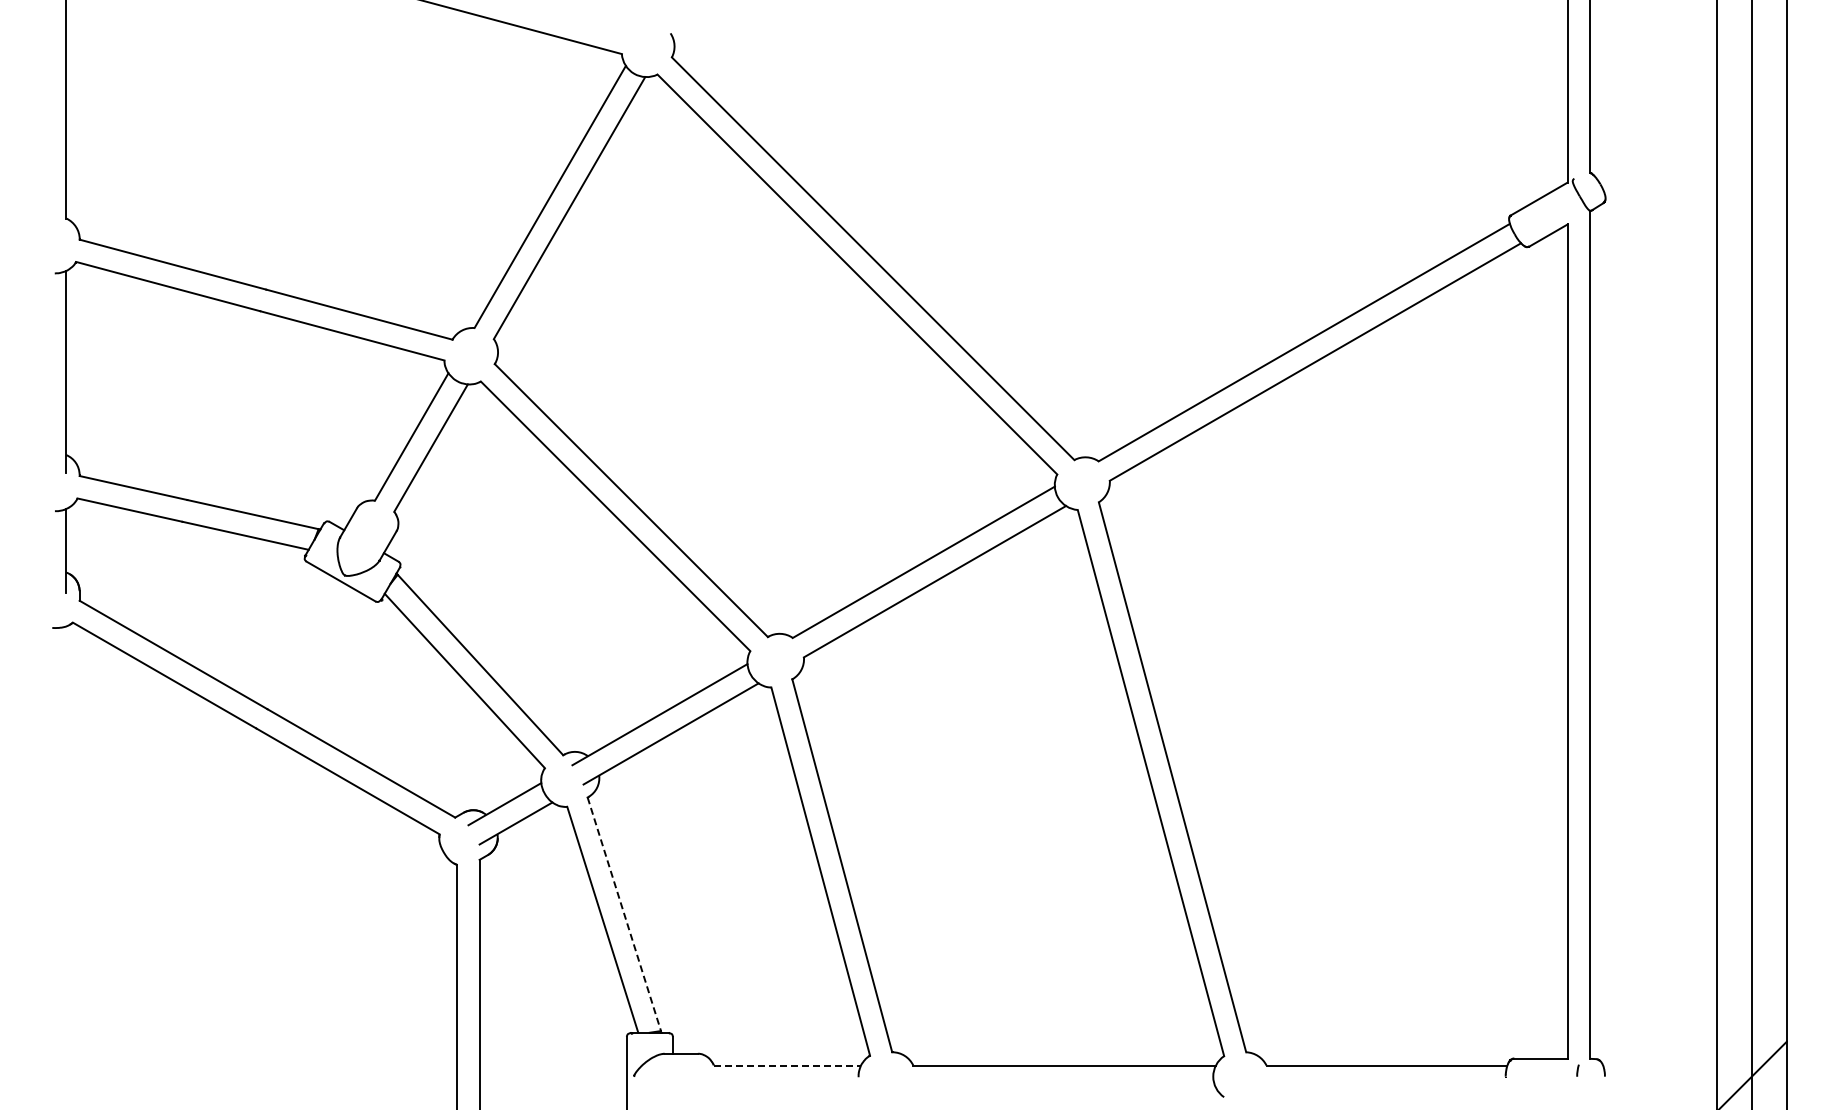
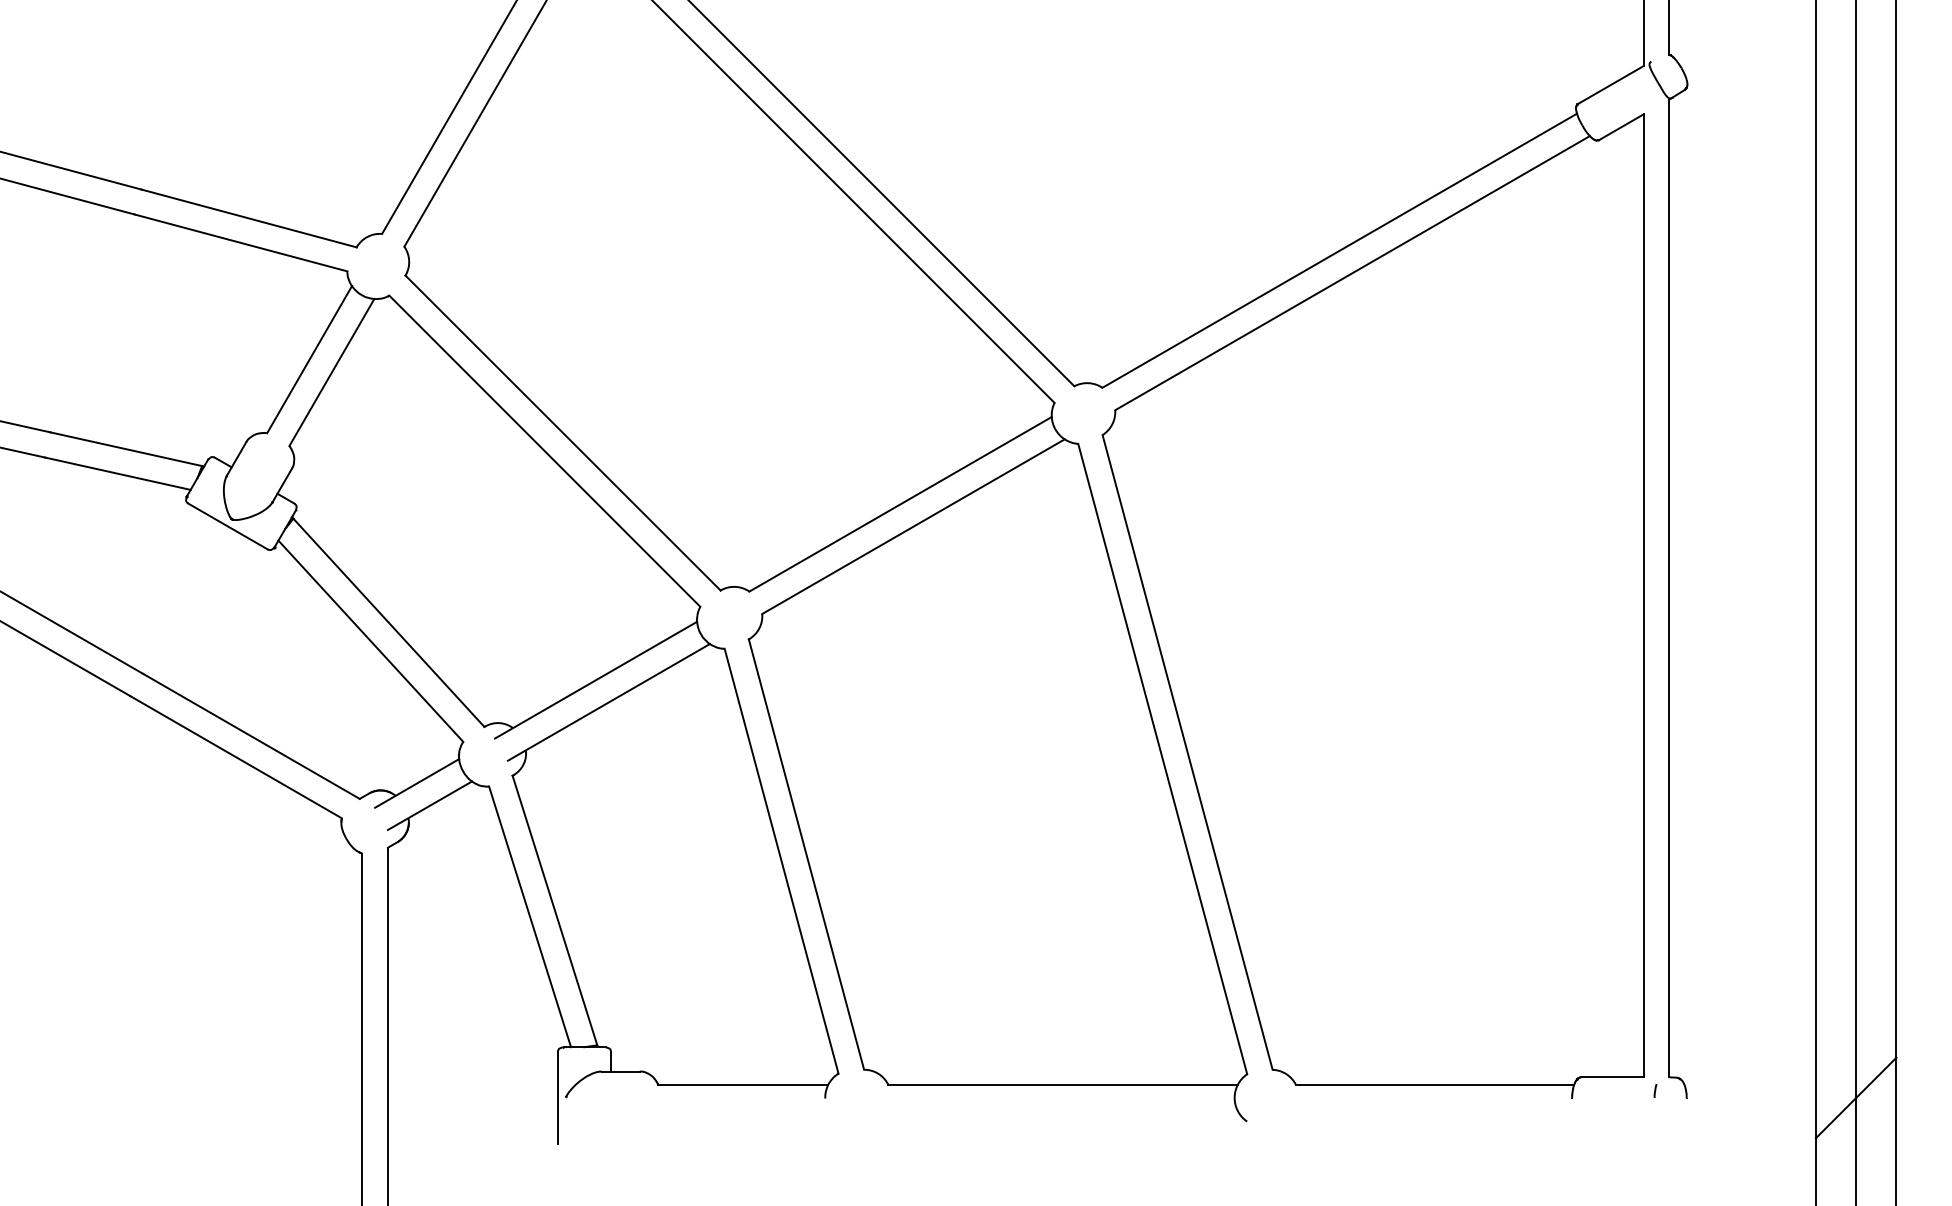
line: (624, 914) -> (555, 910), dashed -> solid
line: (787, 1065) -> (743, 1085), dashed -> solid

